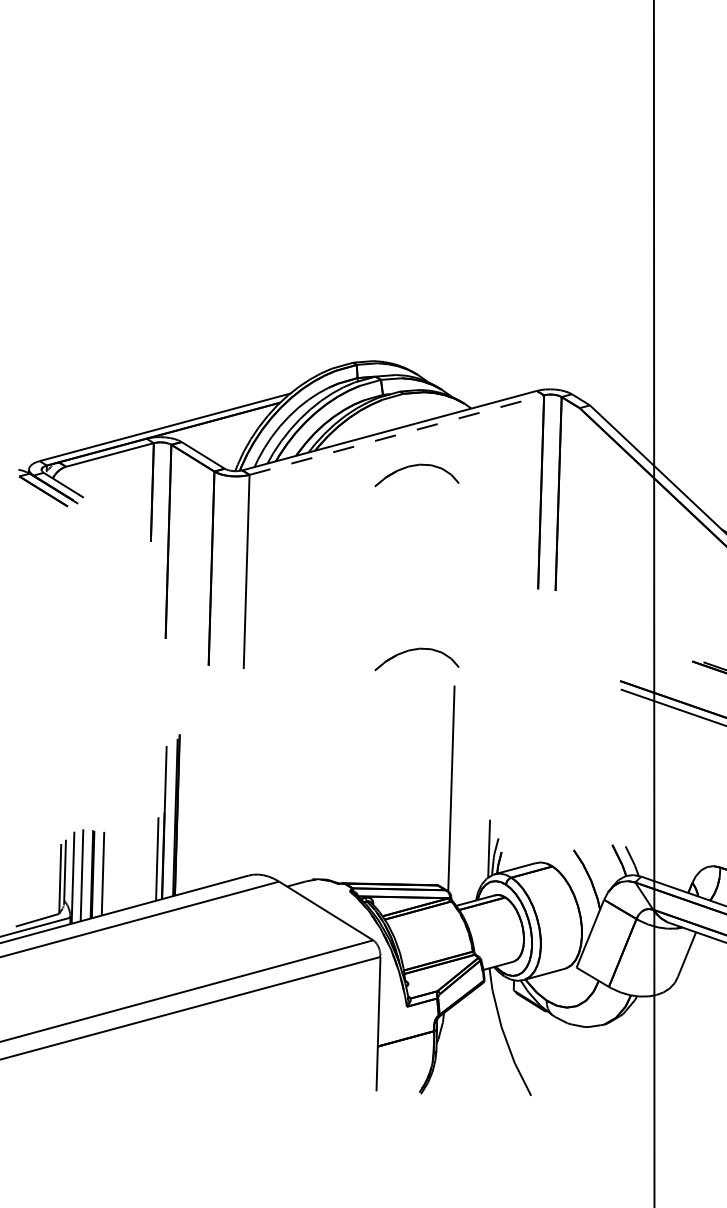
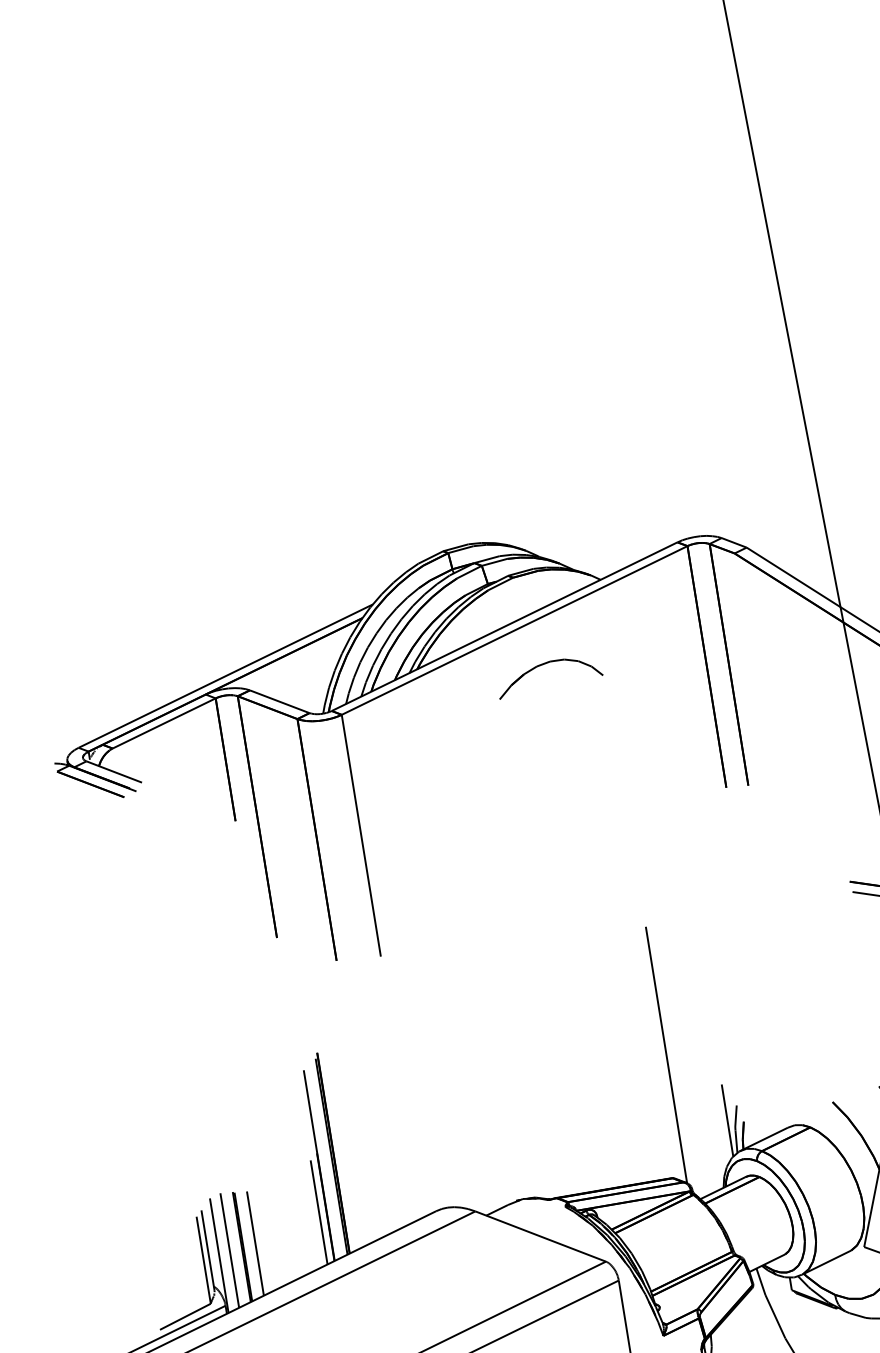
line: (396, 435) -> (514, 631), dashed -> solid
part: (416, 650) -> (590, 892), removed

